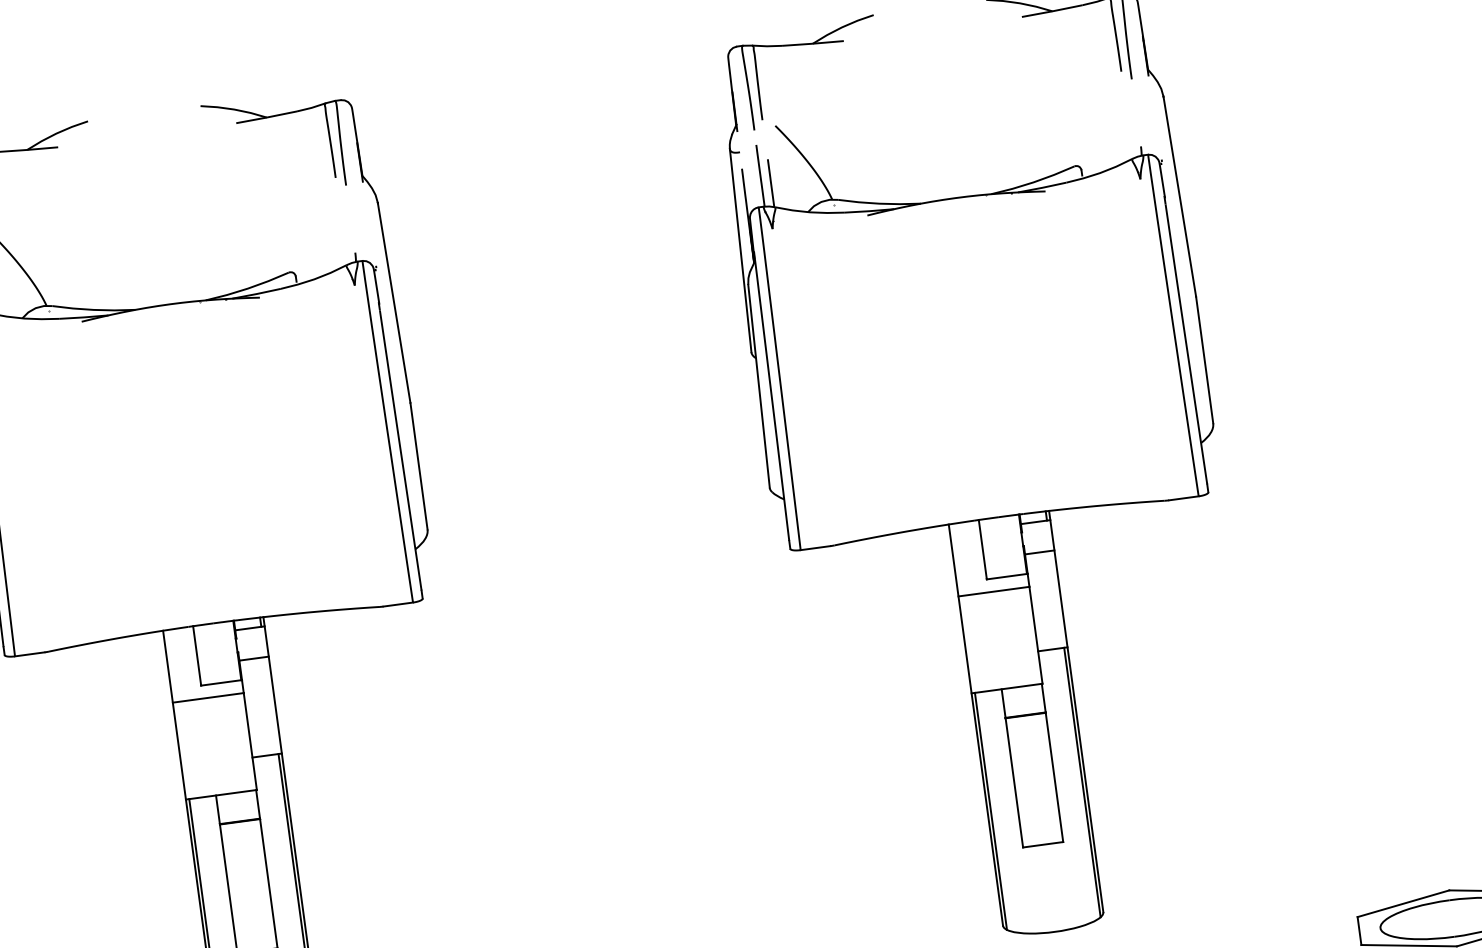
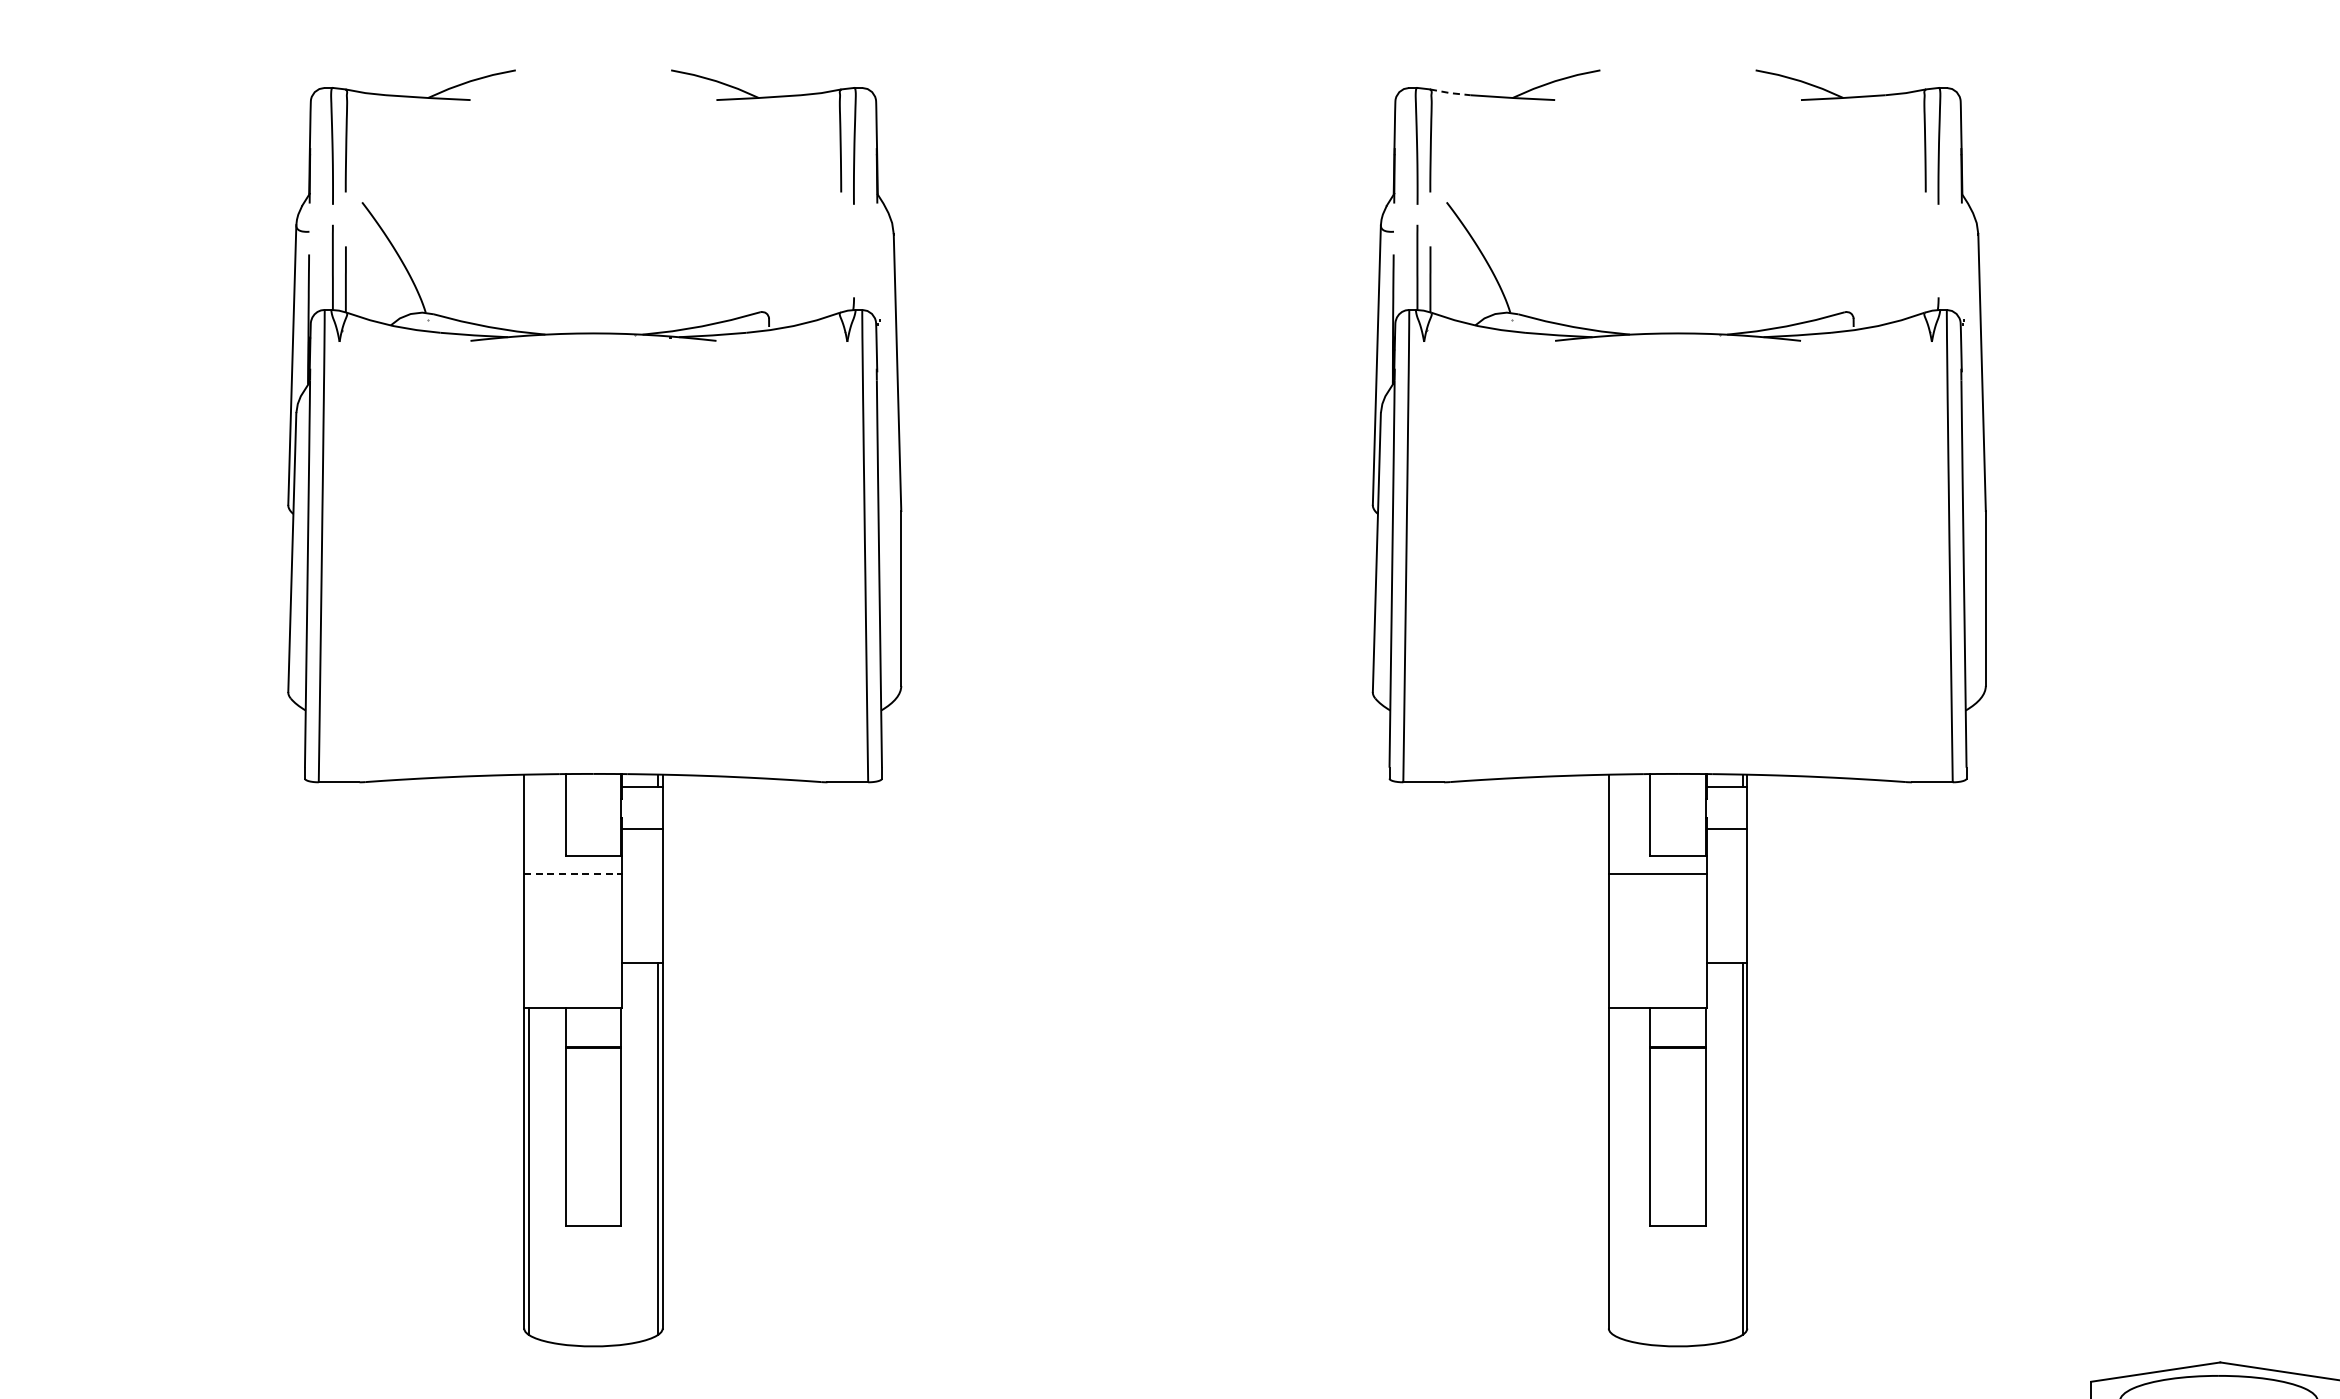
line: (767, 46) -> (1450, 93), solid -> dashed
line: (208, 697) -> (573, 873), solid -> dashed
line: (990, 810) -> (1613, 1170), removed

